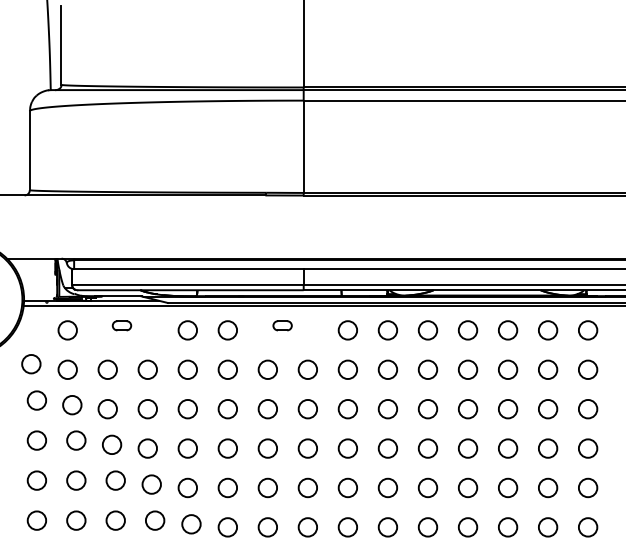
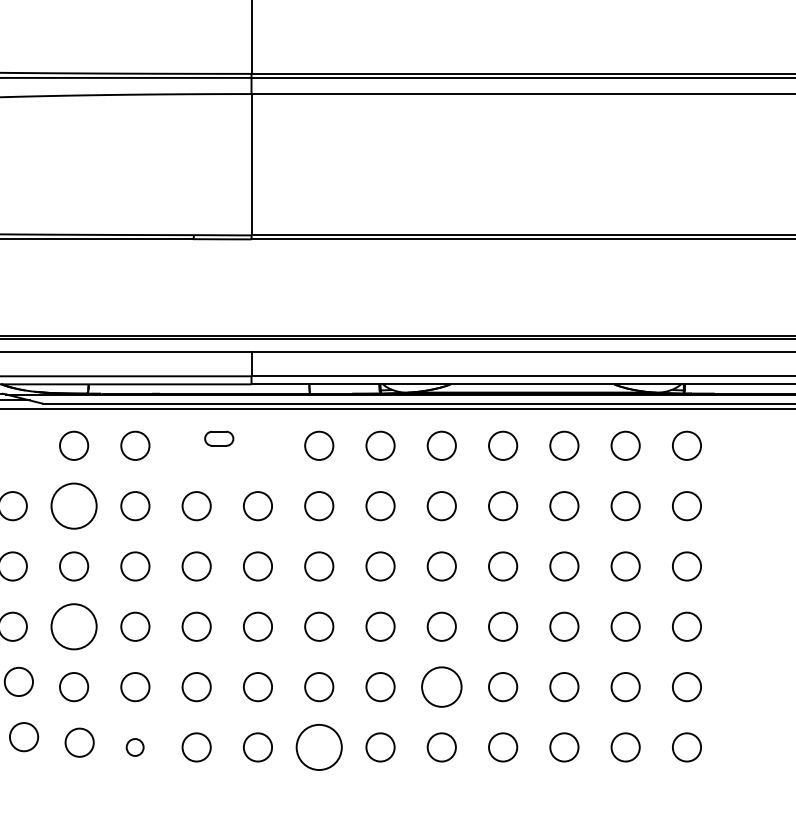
circle: (187, 369) -> (73, 505), size x1.6
circle: (187, 448) -> (73, 626), size x1.6
circle: (427, 487) -> (441, 686), size x1.4
circle: (227, 527) -> (134, 747), size x0.6
circle: (347, 527) -> (318, 747), size x1.6

